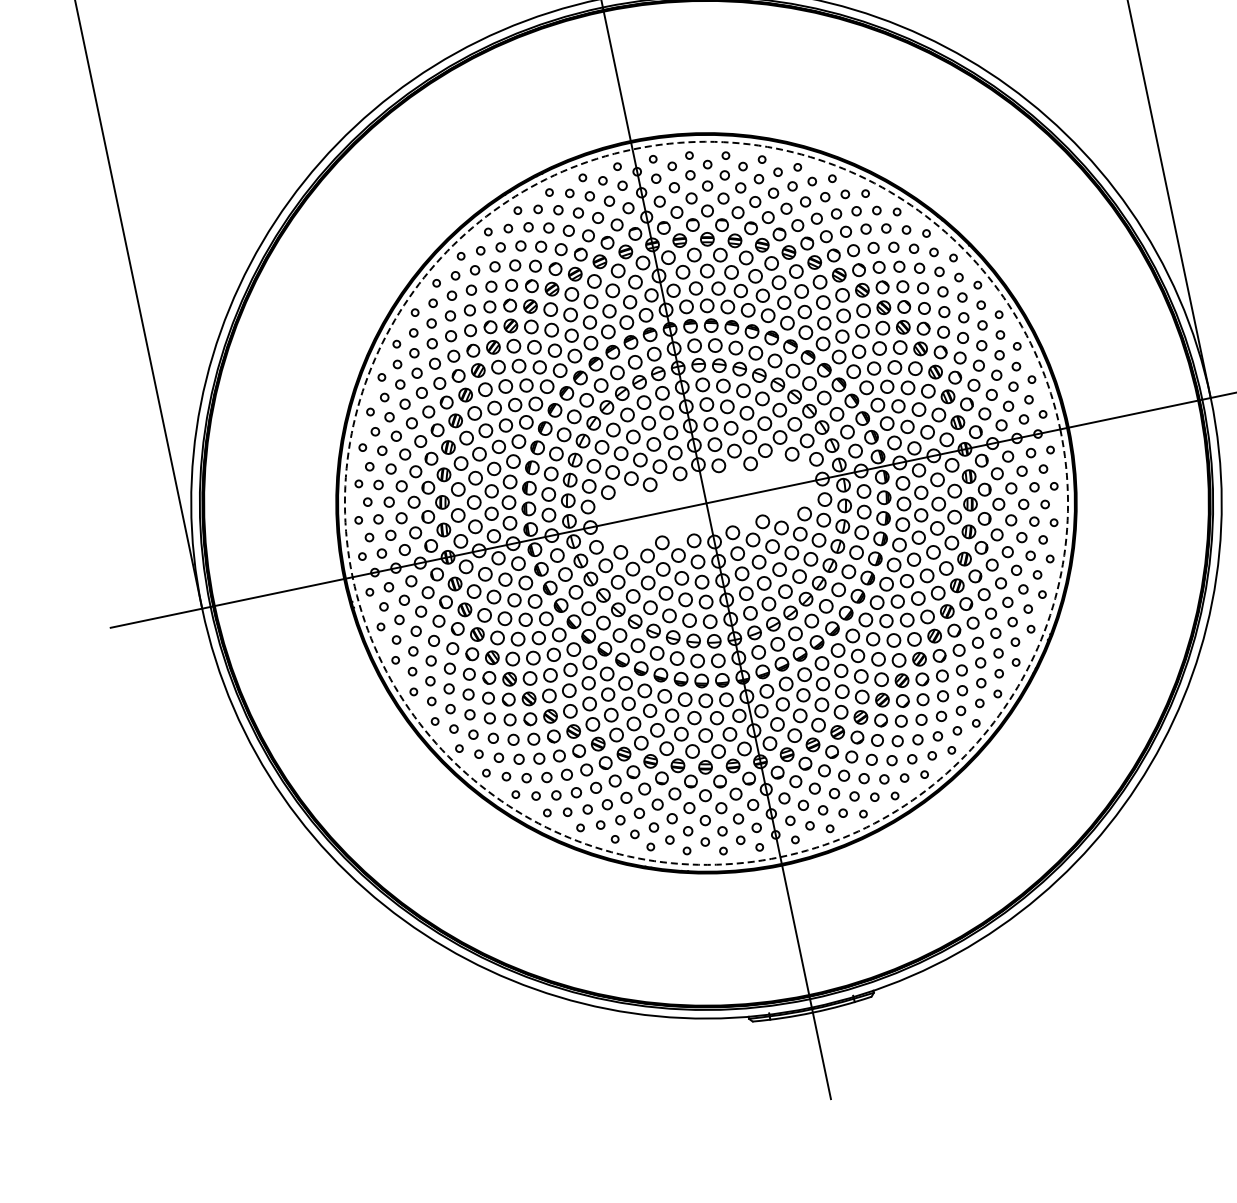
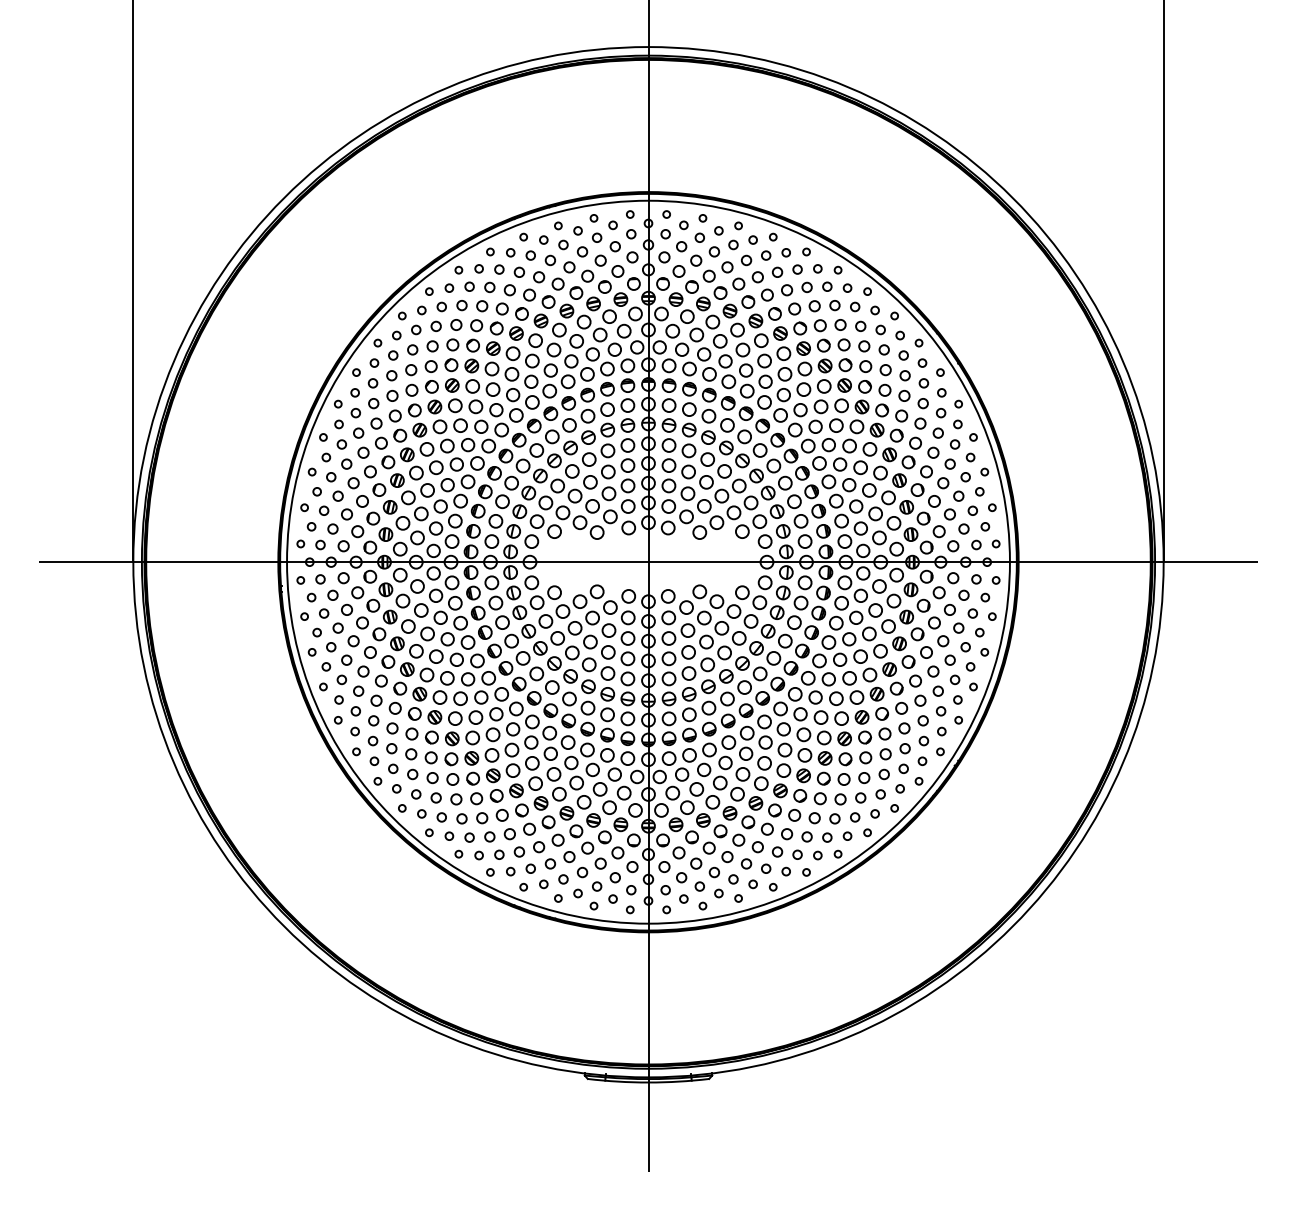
circle: (706, 502) -> (648, 561), dashed -> solid

